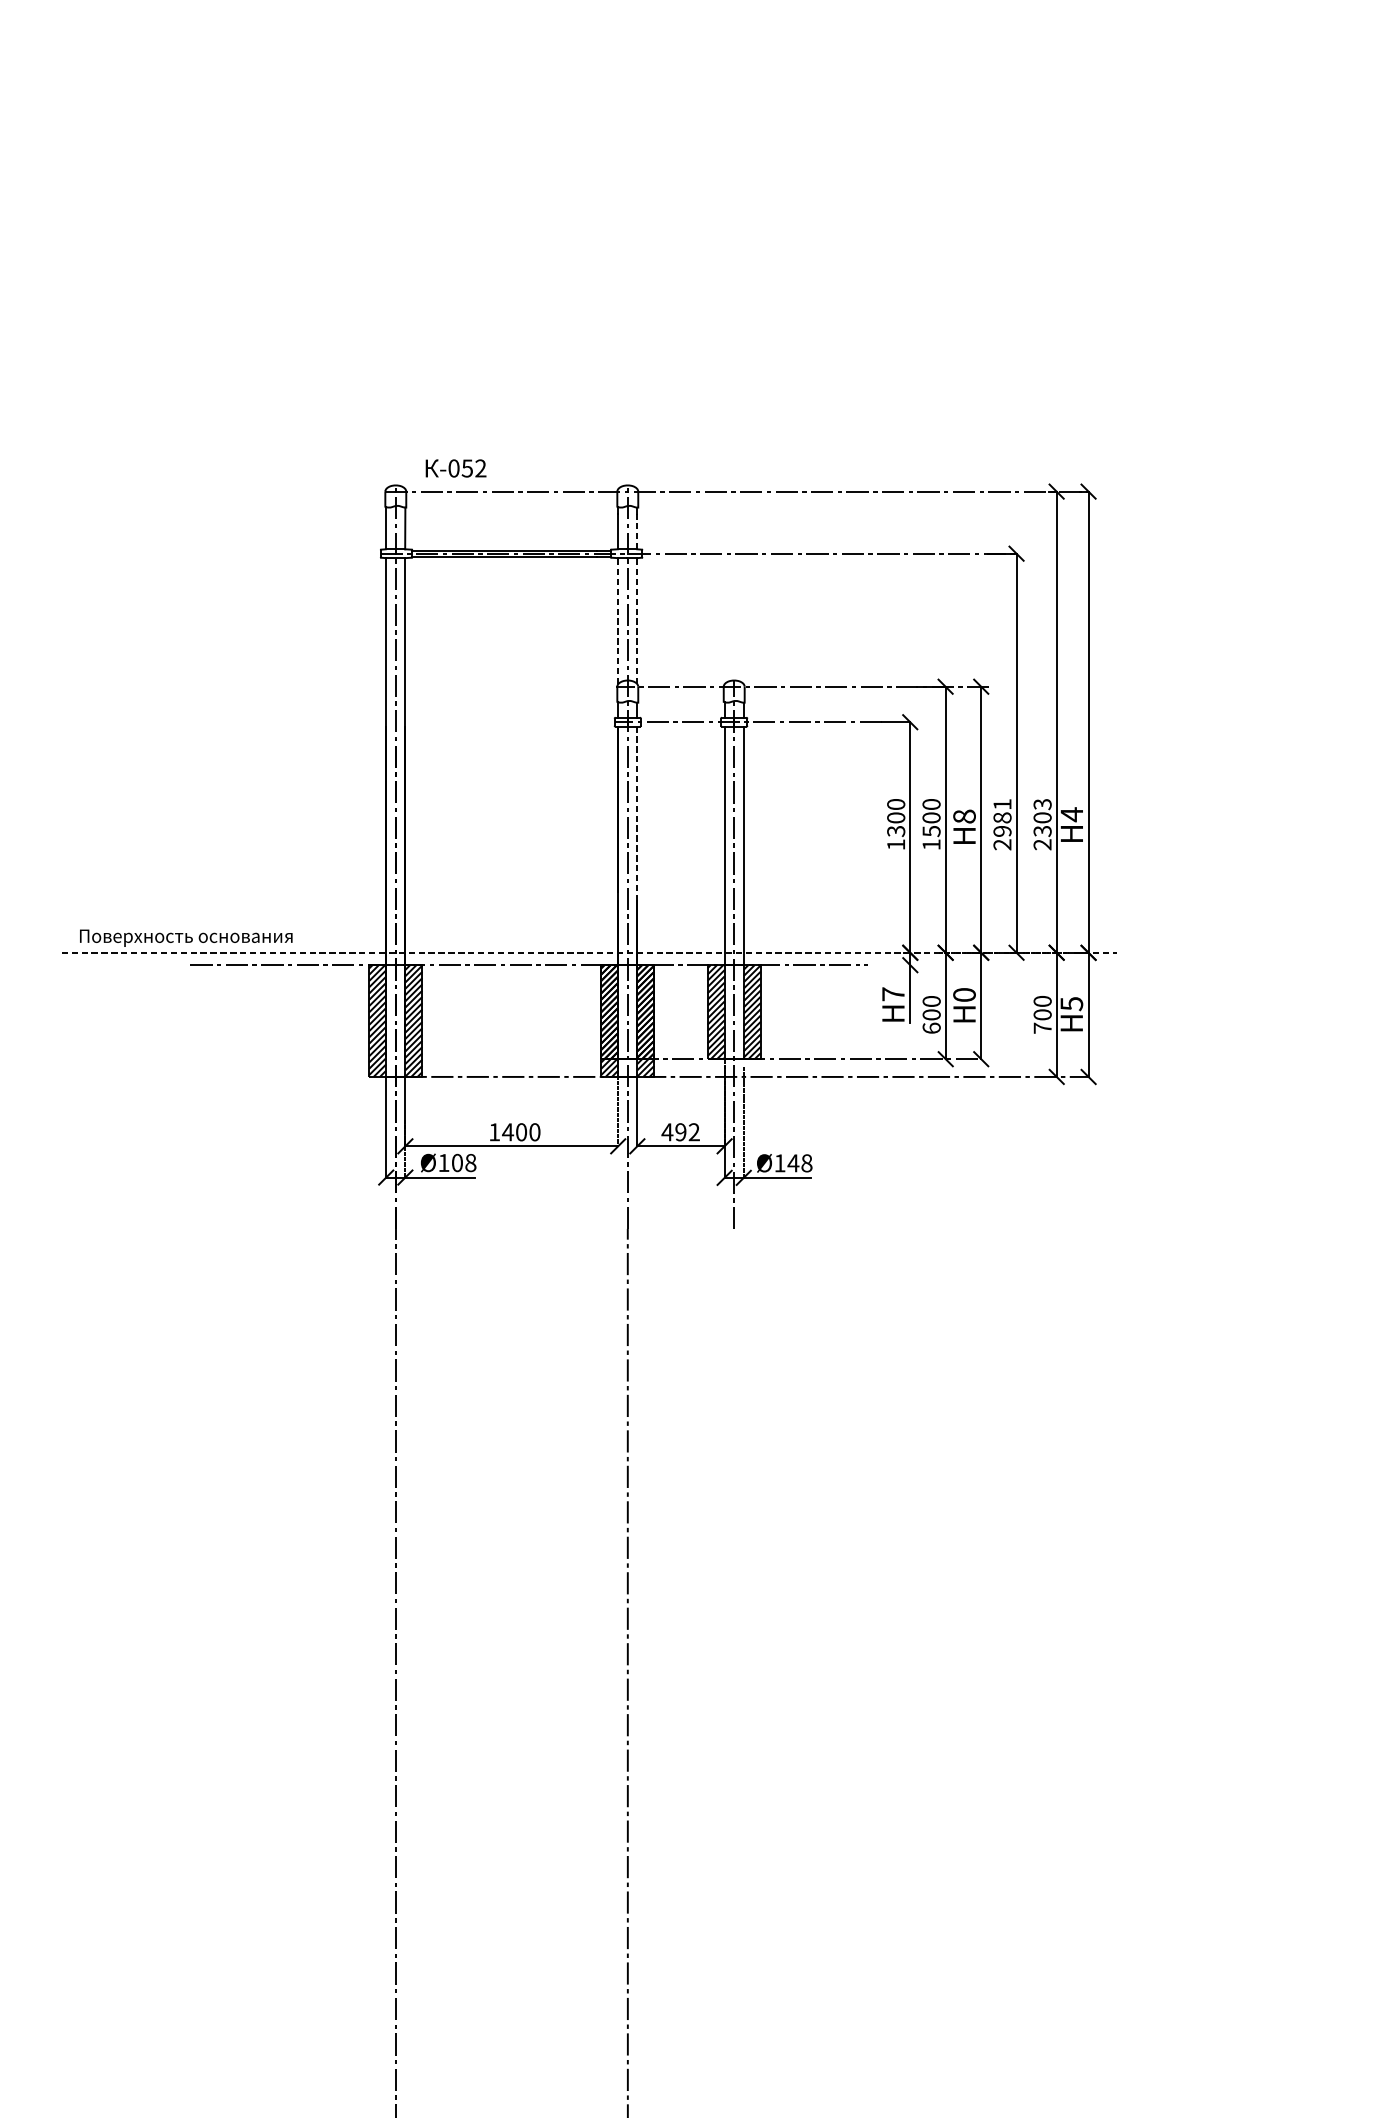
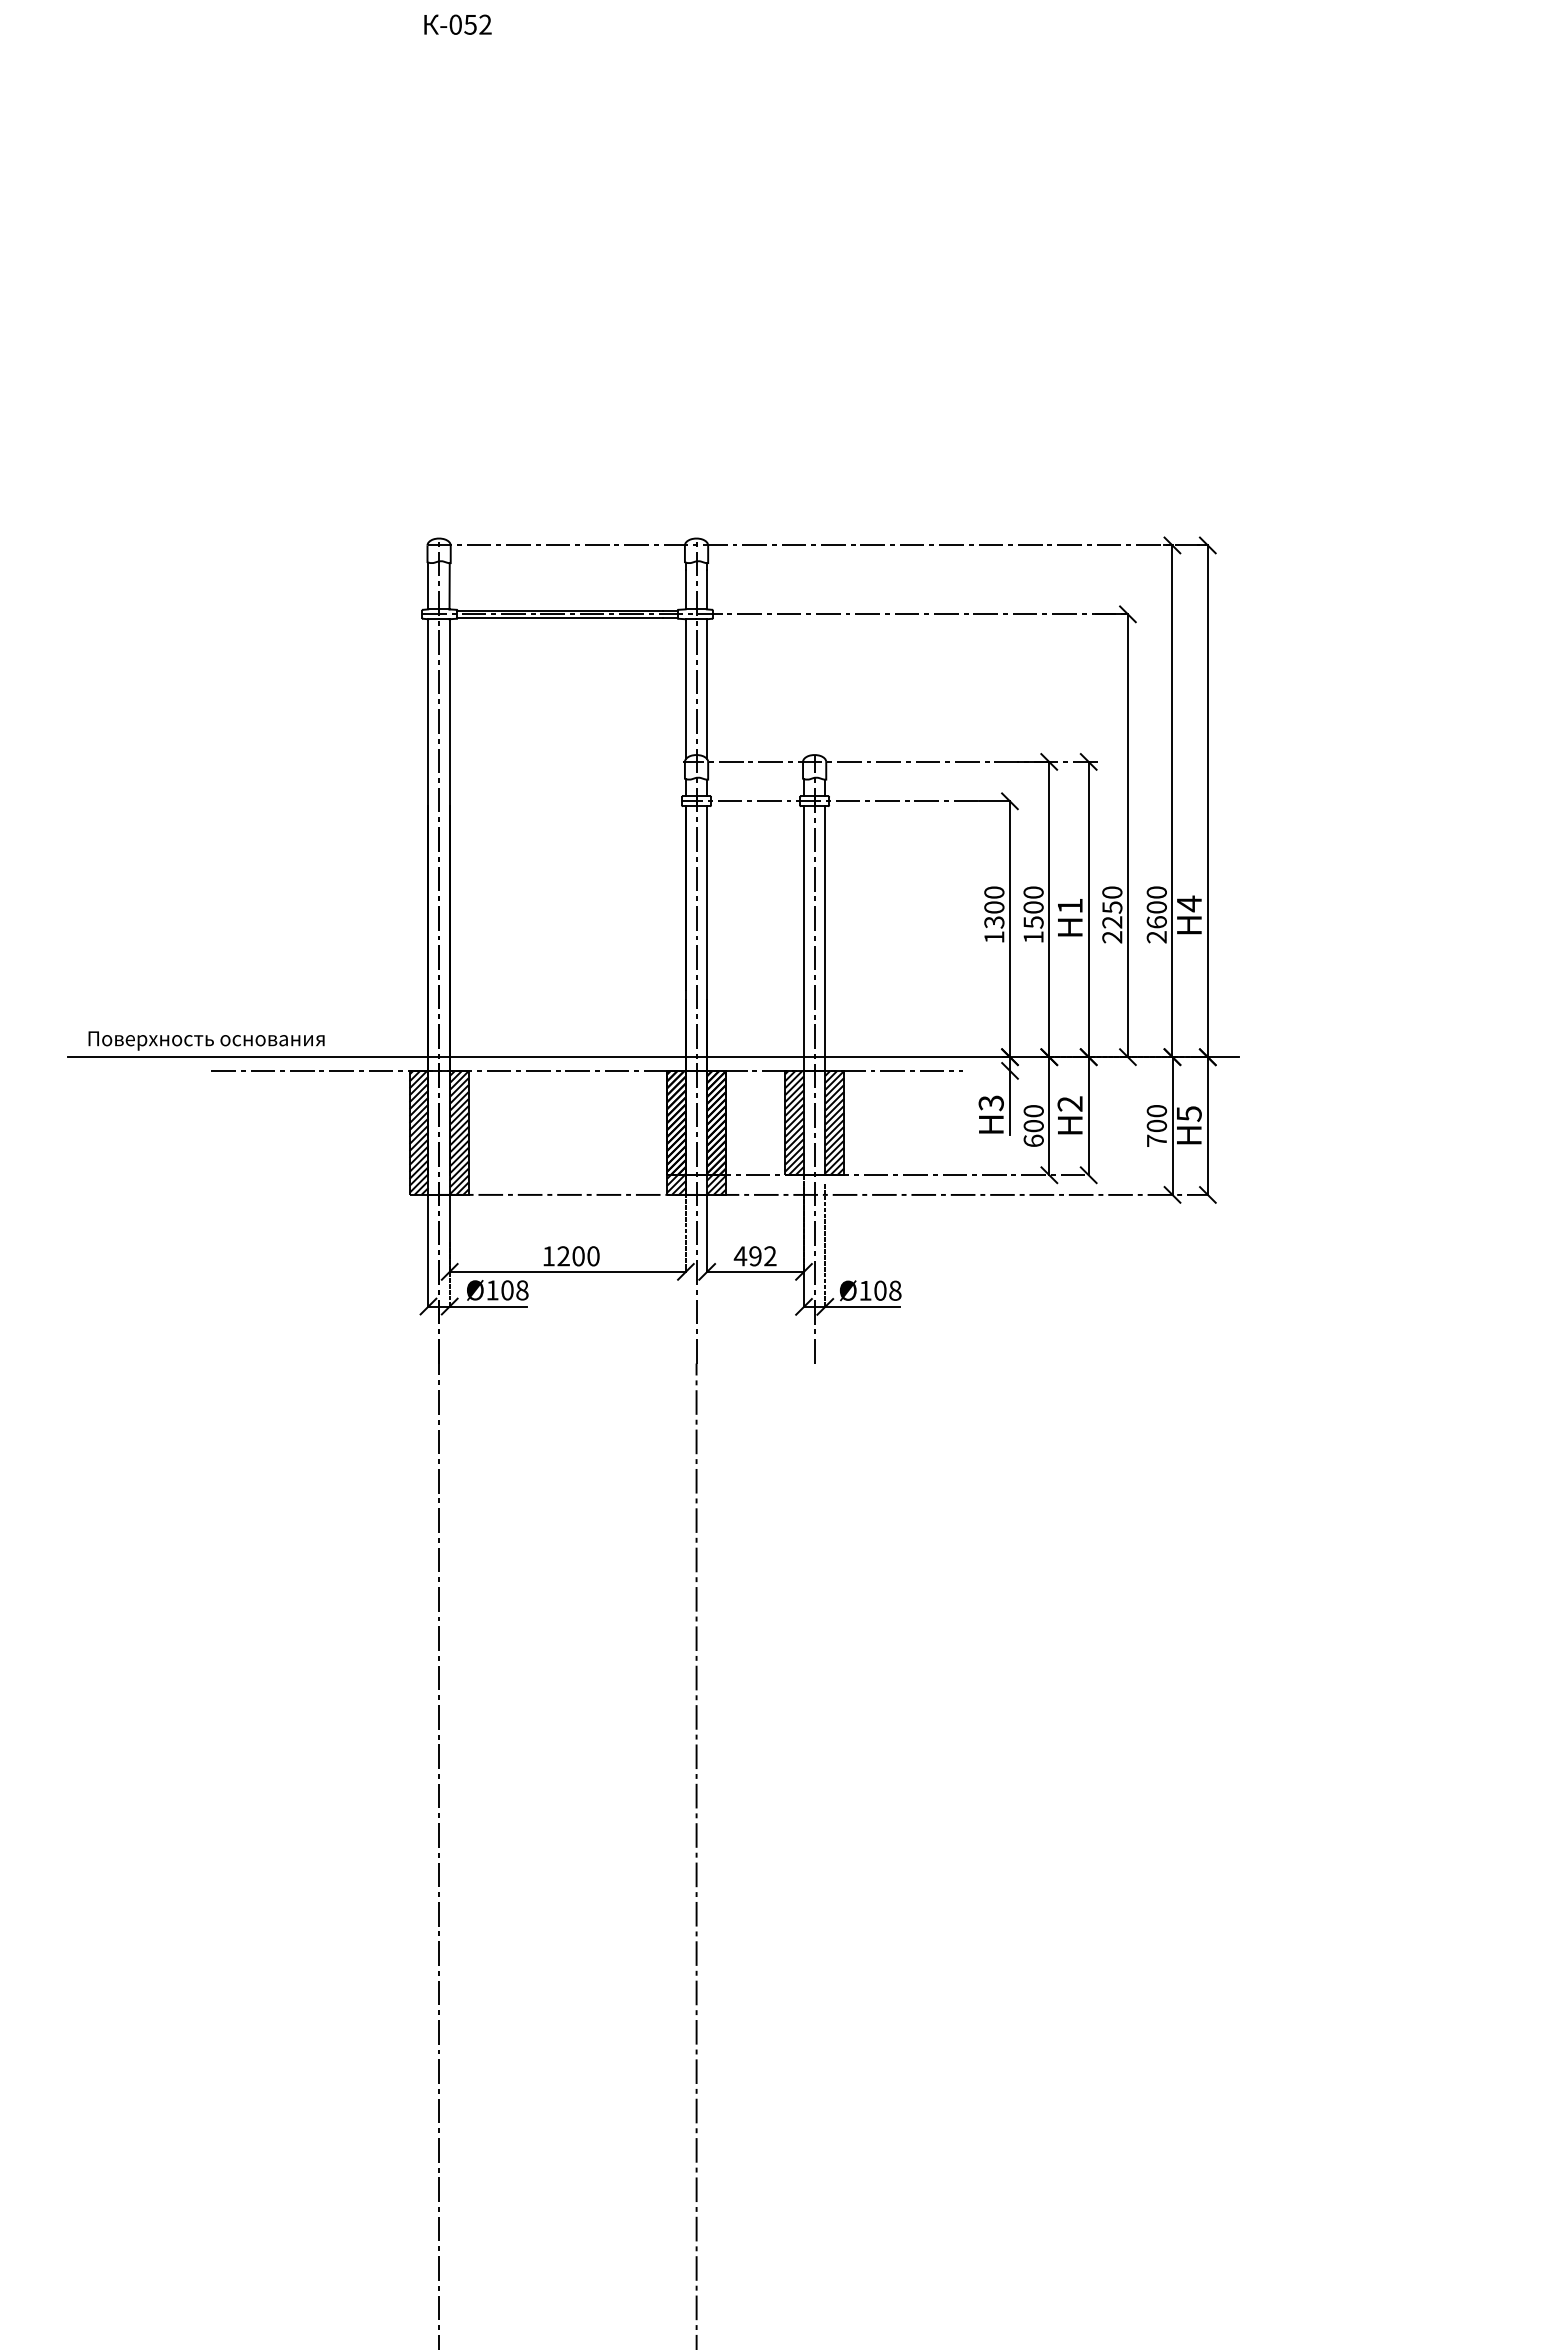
text: (455, 468) -> (457, 24), moved
line: (637, 531) -> (707, 589), dashed -> solid
line: (617, 621) -> (685, 689), dashed -> solid
line: (637, 621) -> (707, 689), dashed -> solid
line: (637, 814) -> (707, 903), dashed -> solid
text: (963, 816) -> (1069, 905), H8 -> H1
text: (1002, 817) -> (1112, 907), 2981 -> 2250
text: (1042, 817) -> (1156, 907), 2303 -> 2600
line: (589, 953) -> (653, 1057), dashed -> solid
text: (892, 994) -> (990, 1103), H7 -> H3
text: (963, 994) -> (1069, 1103), H0 -> H2
text: (507, 1132) -> (563, 1256), 1400 -> 1200
text: (793, 1163) -> (880, 1290), Ø148 -> Ø108

